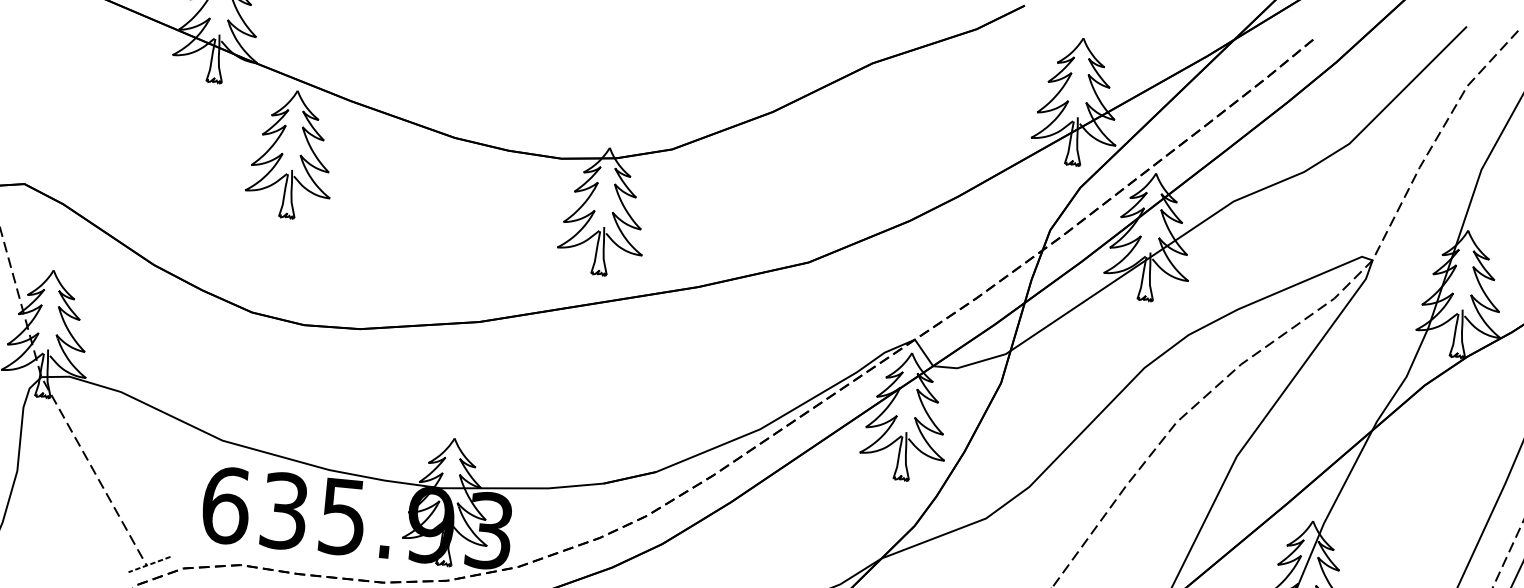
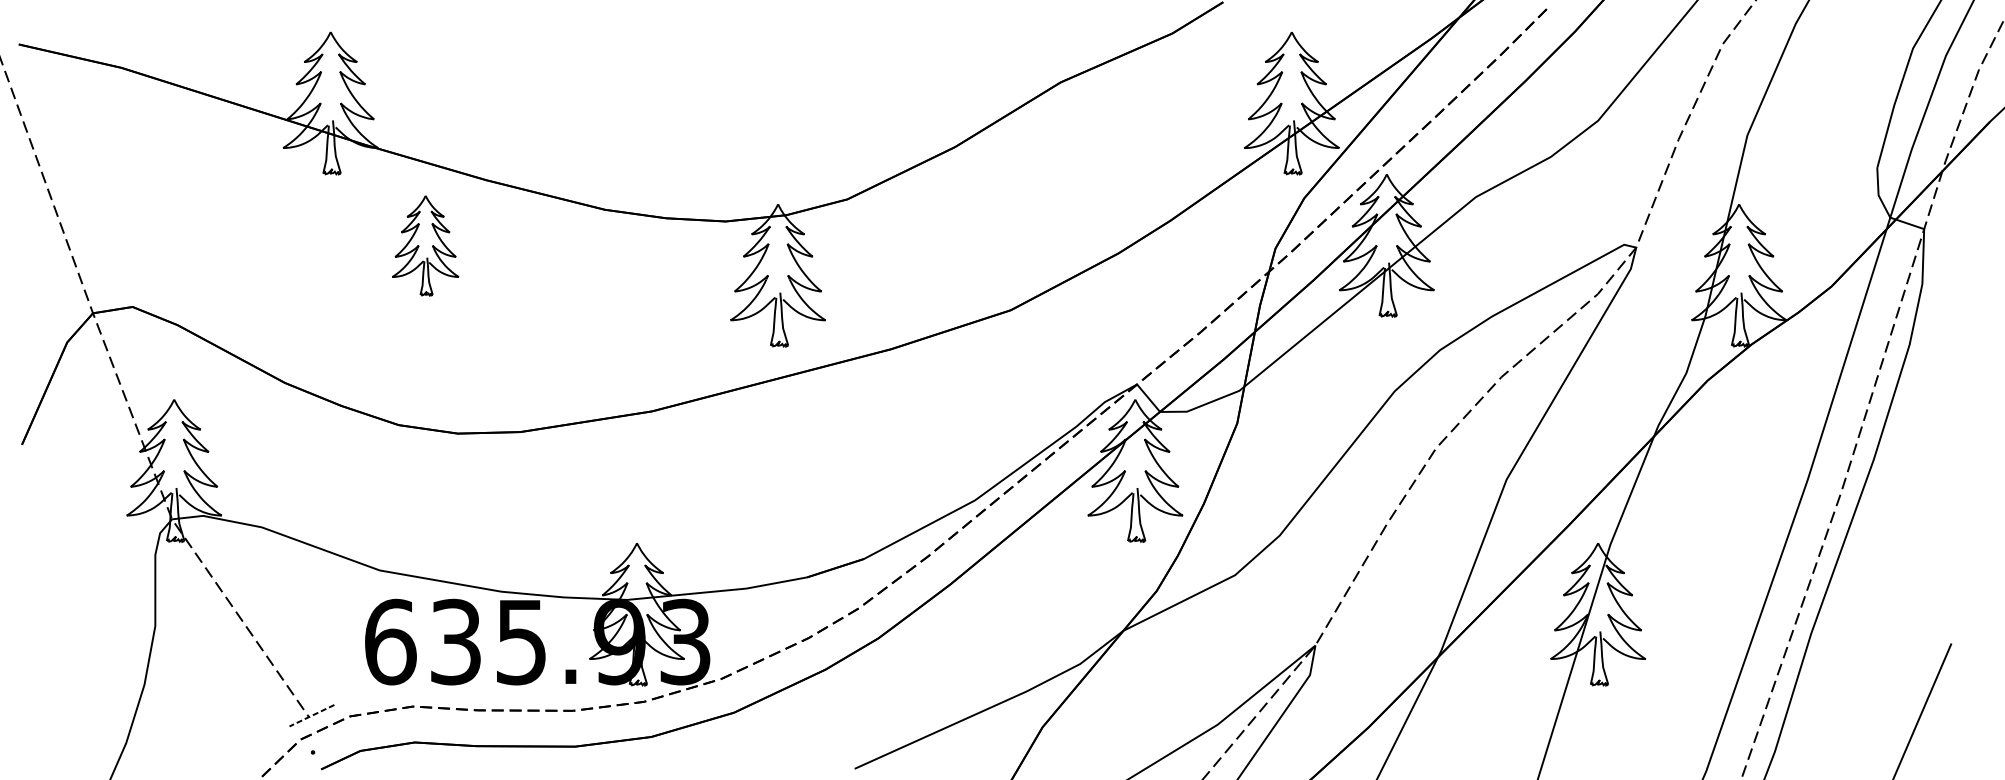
part: (291, 154) -> (425, 245), size x0.7

